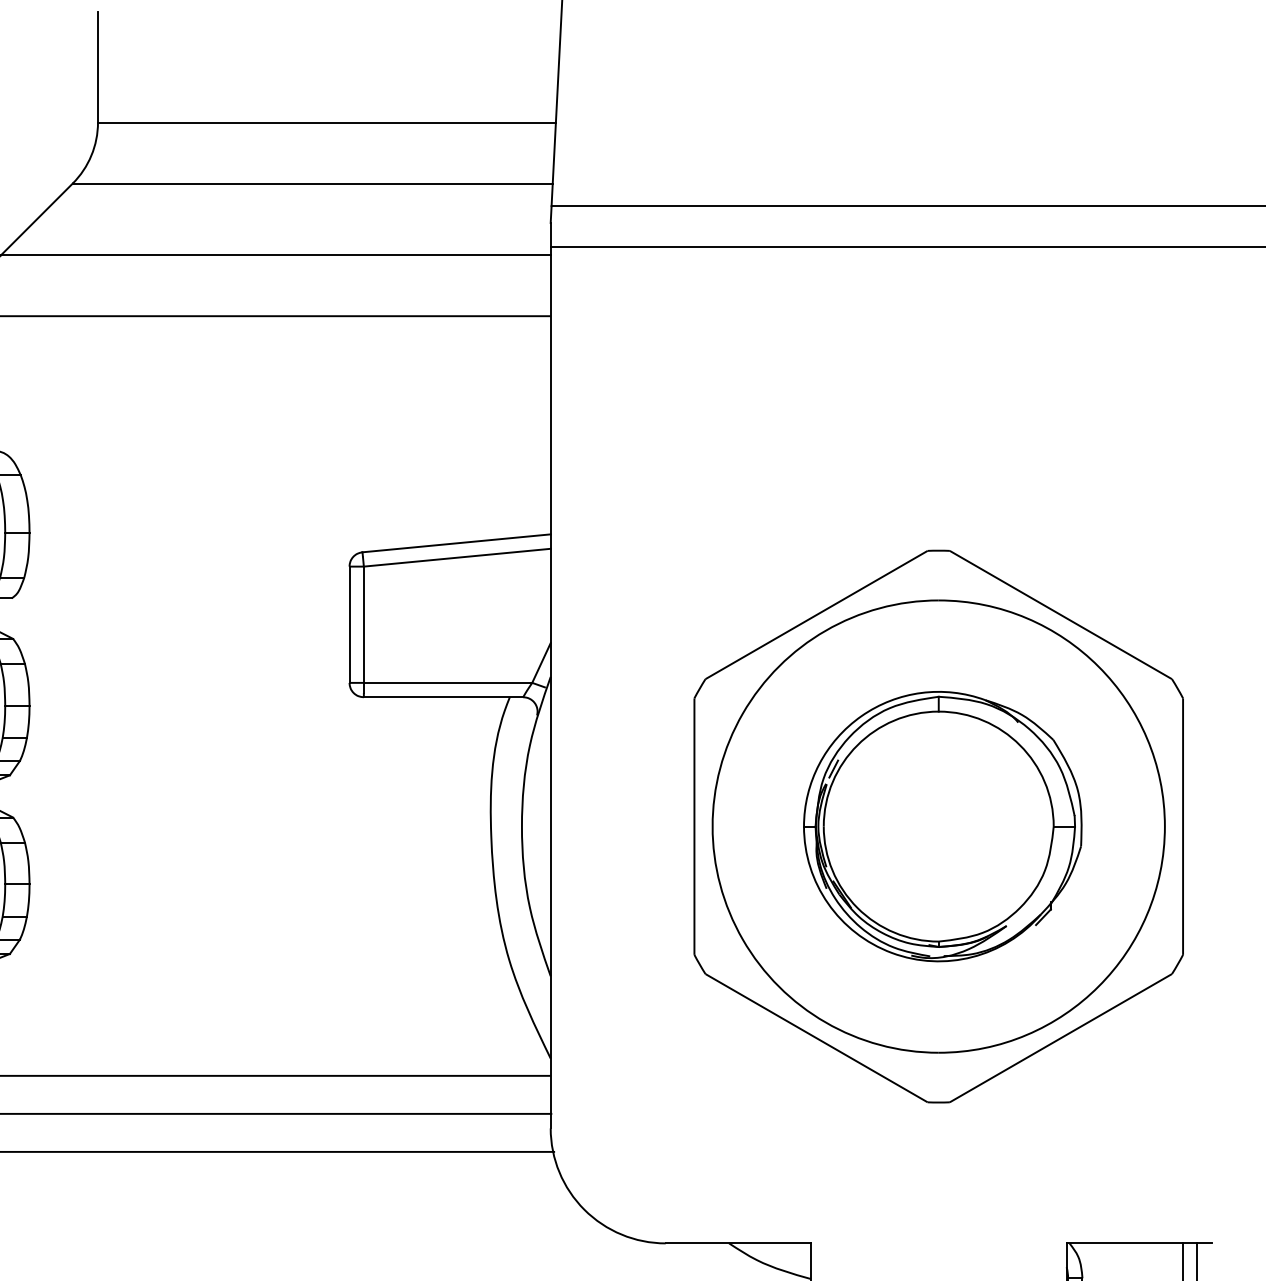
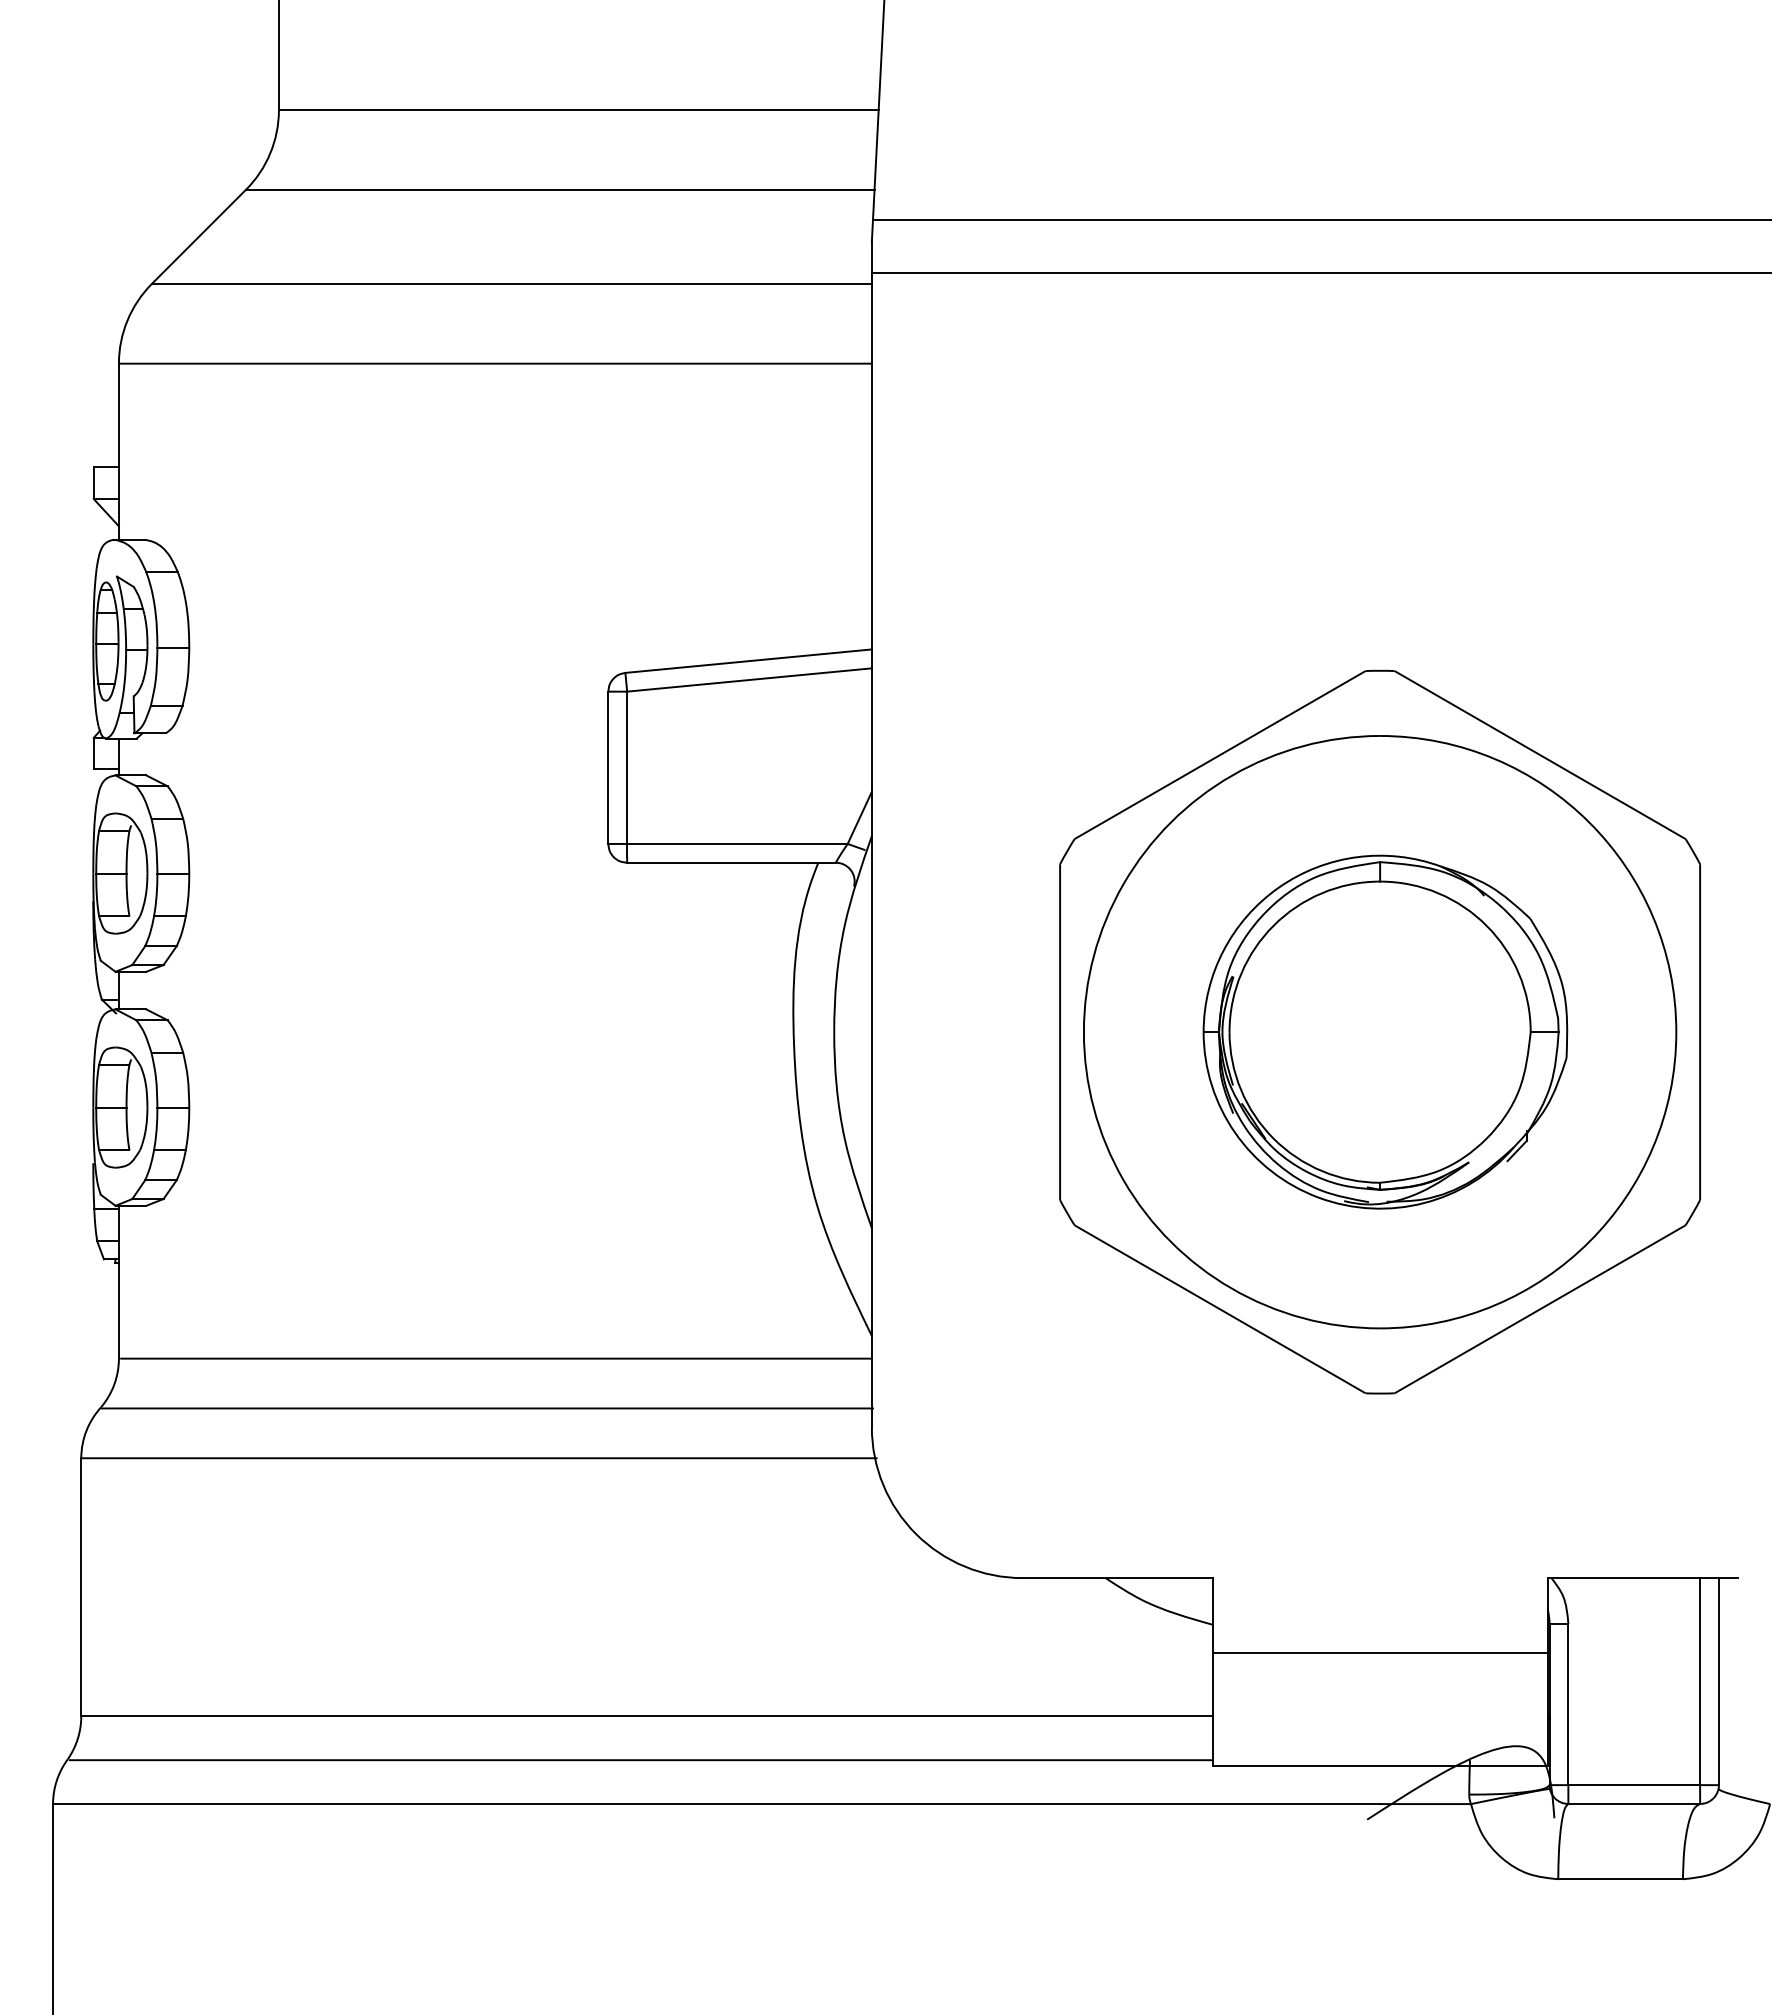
line: (833, 768) -> (1242, 956), removed

